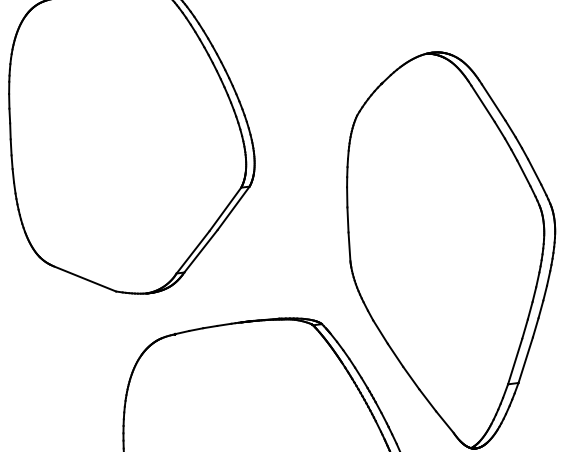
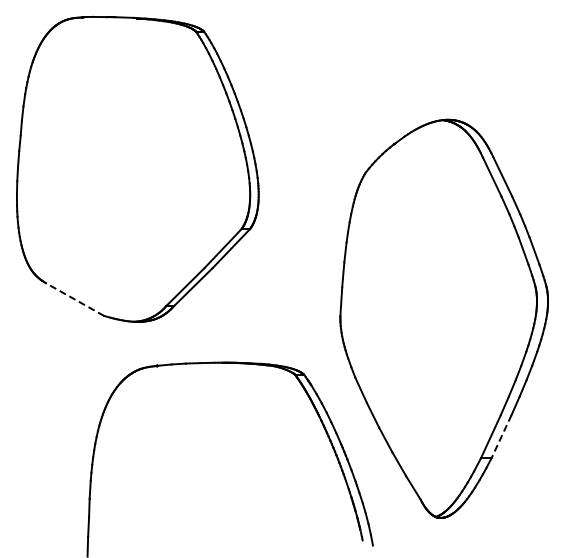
line: (84, 279) -> (74, 299), solid -> dashed
line: (525, 359) -> (501, 436), solid -> dashed

